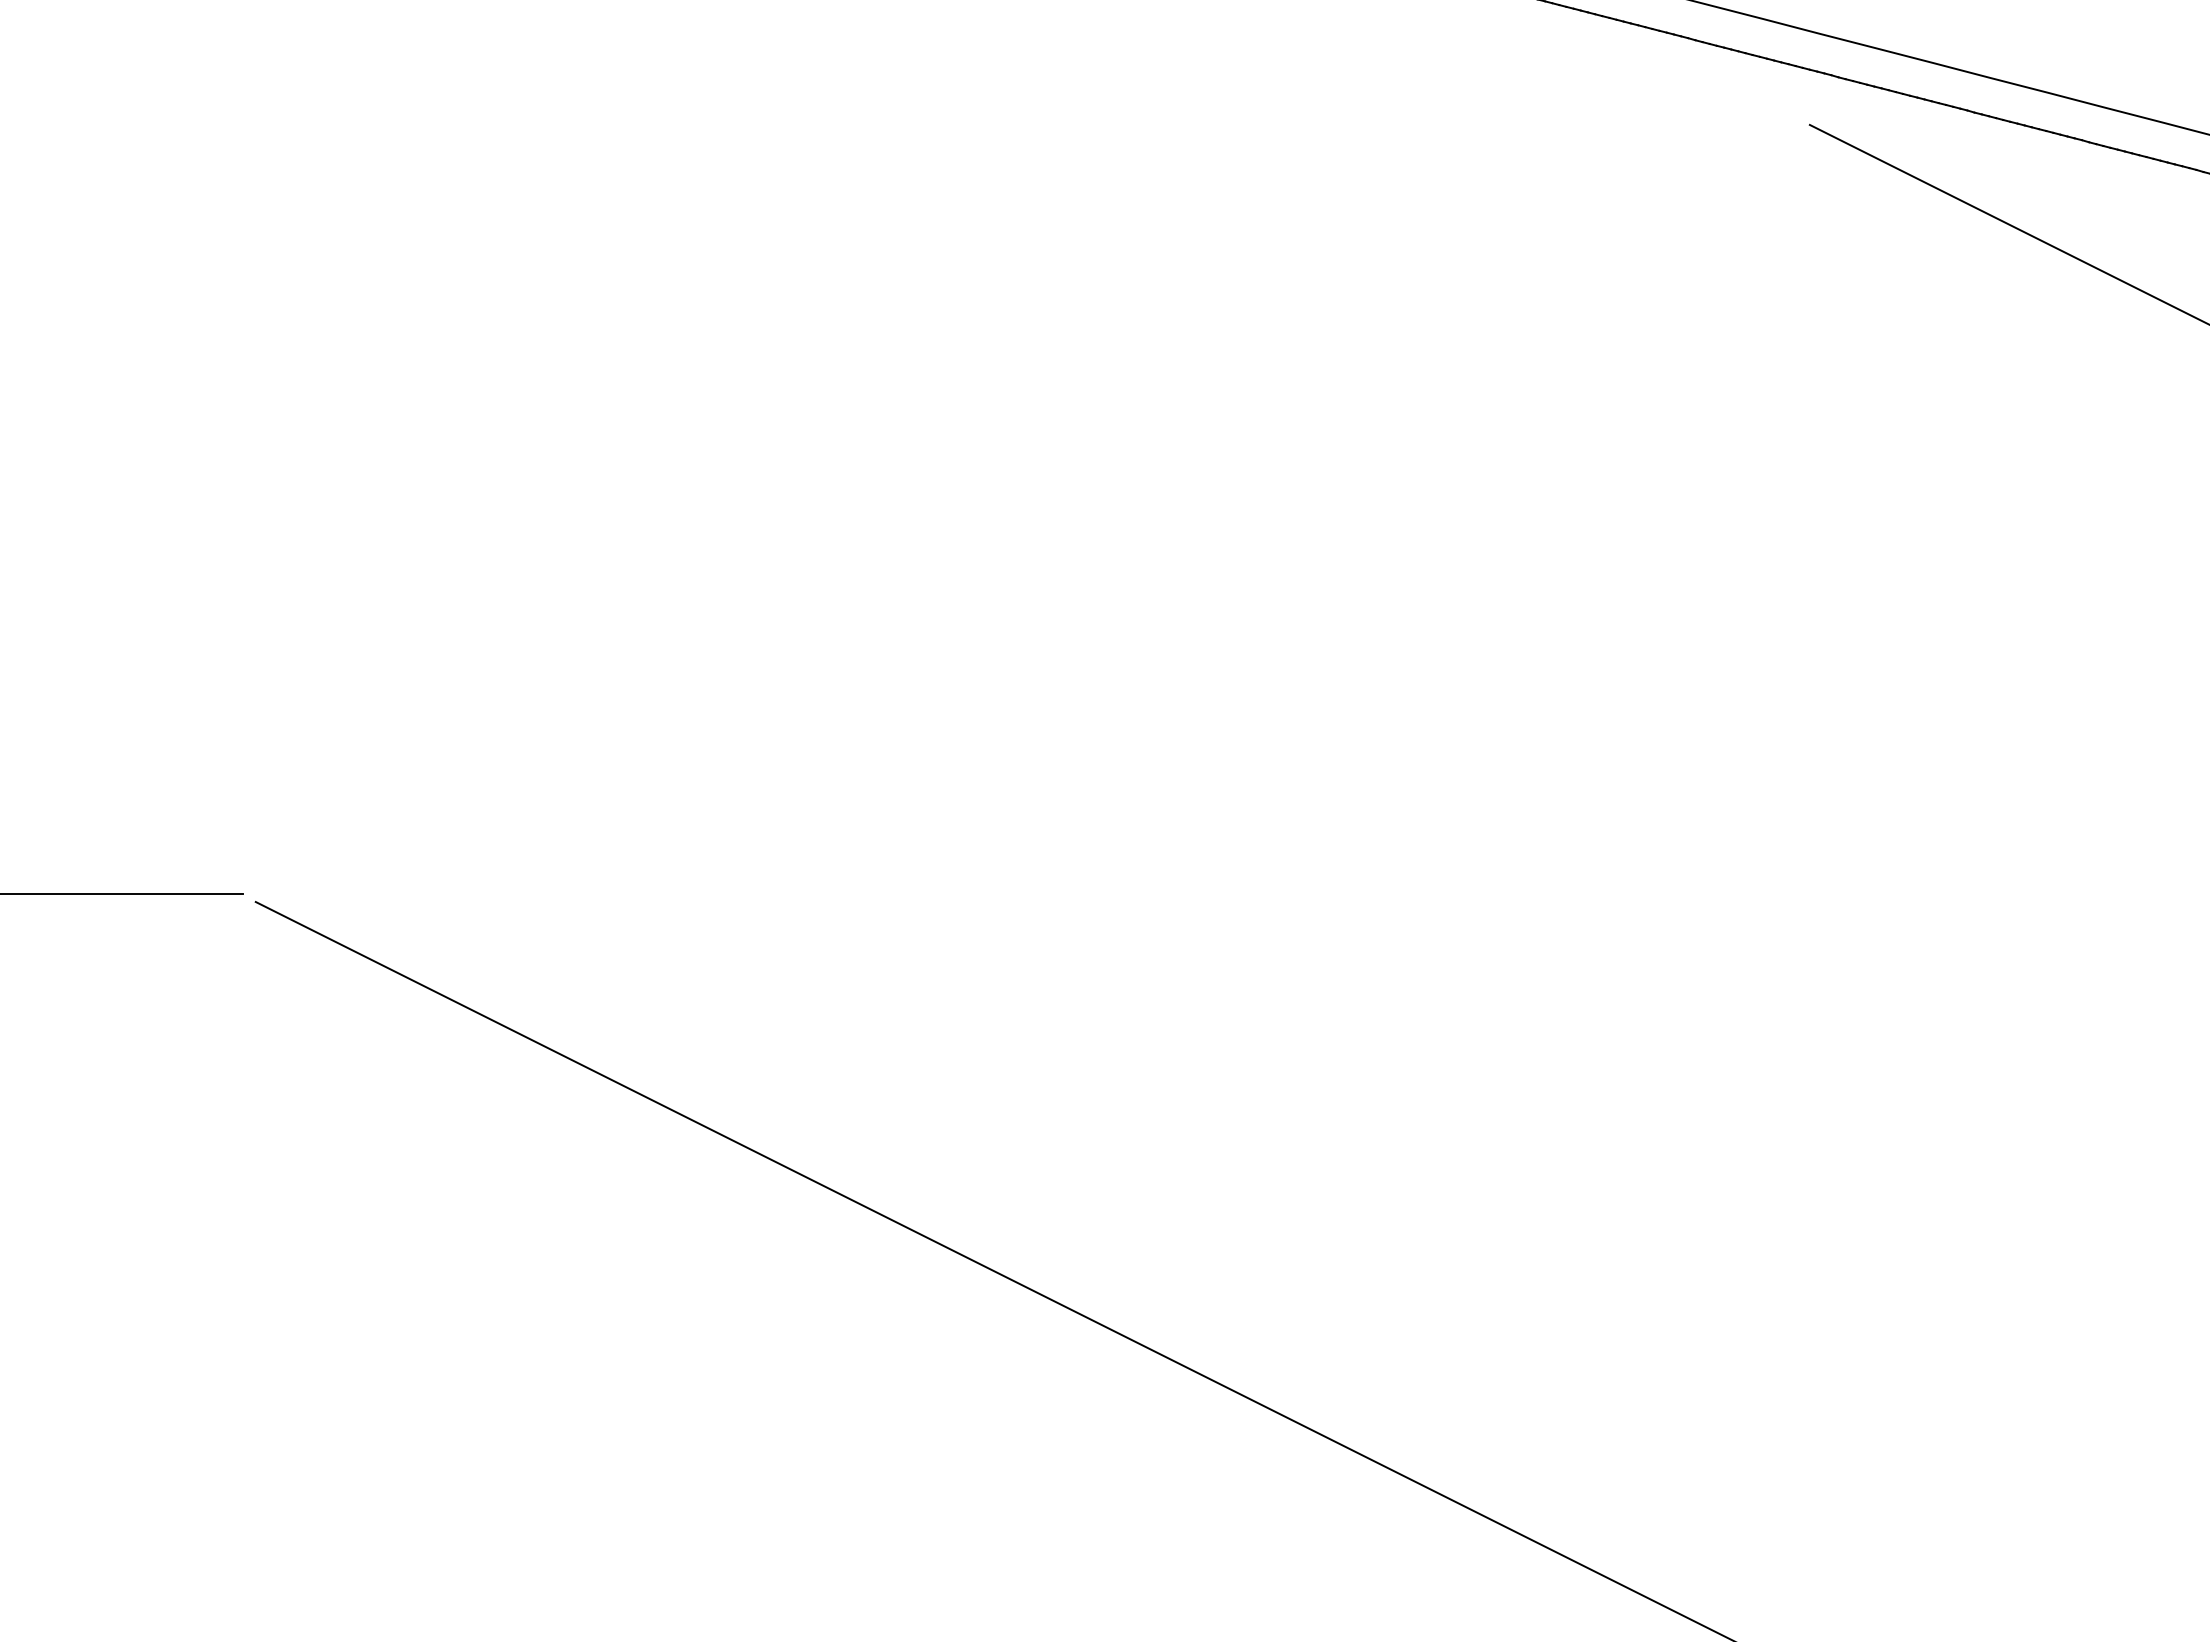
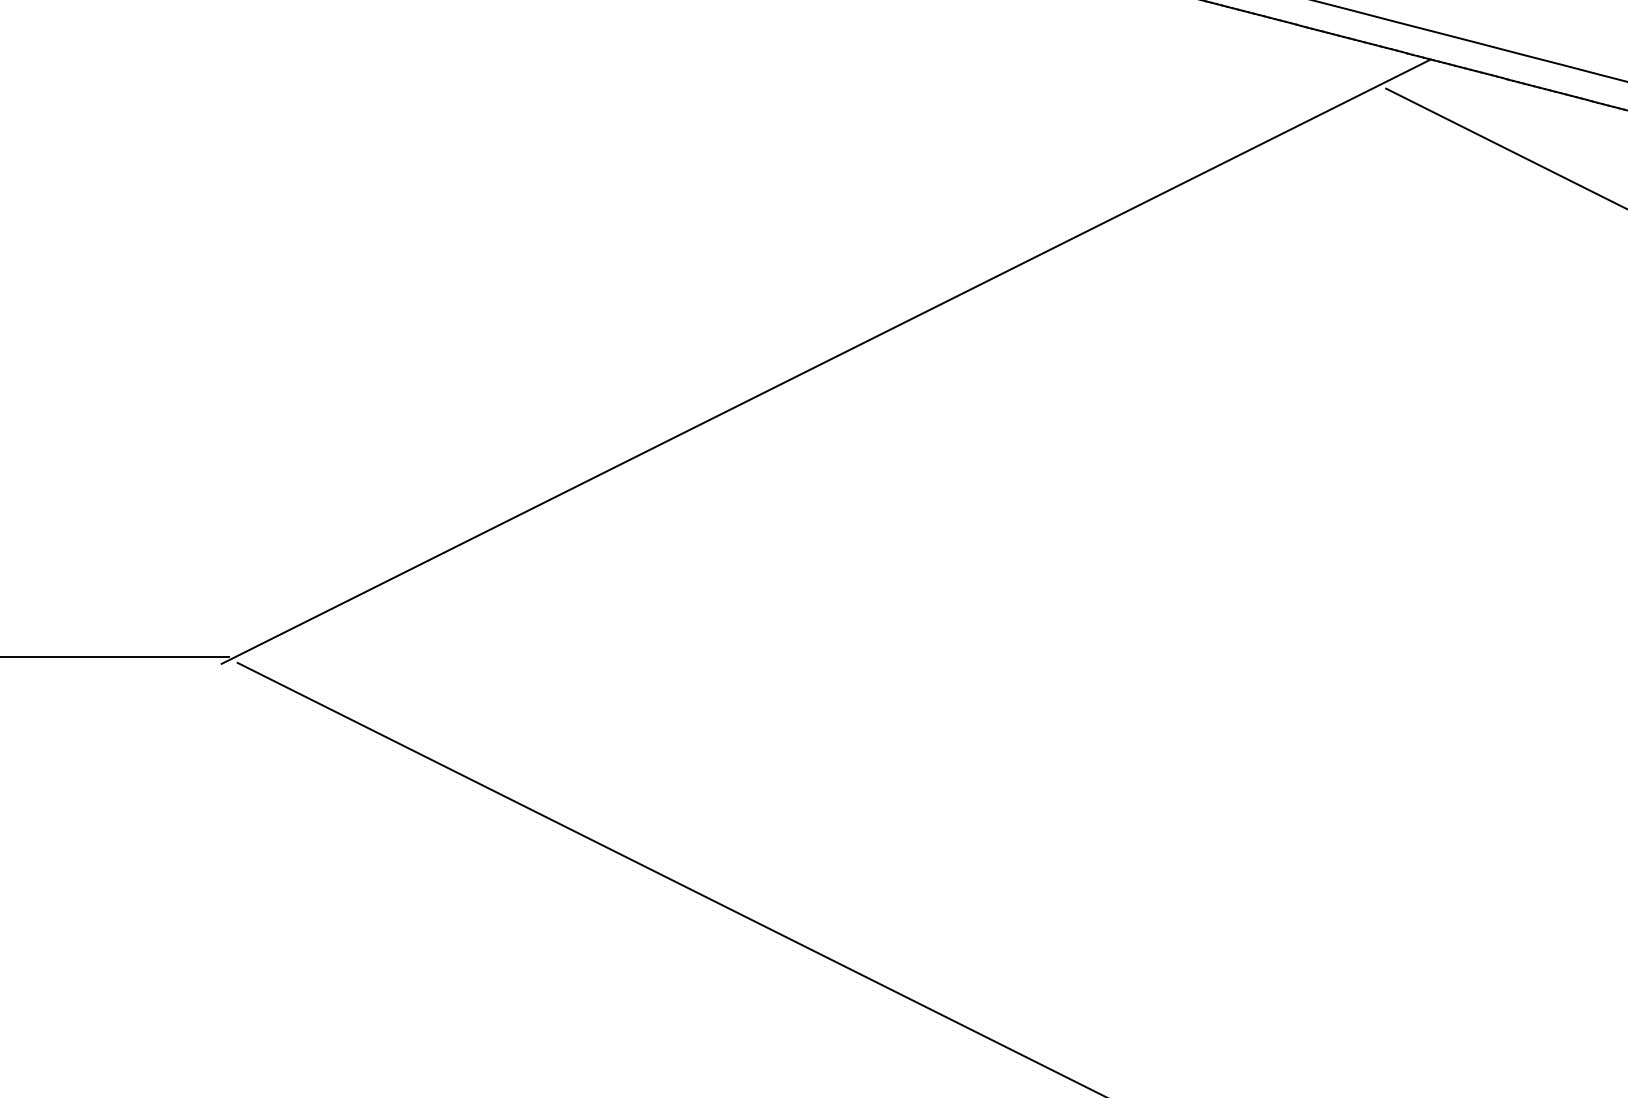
line: (1052, 494) -> (826, 361), added

